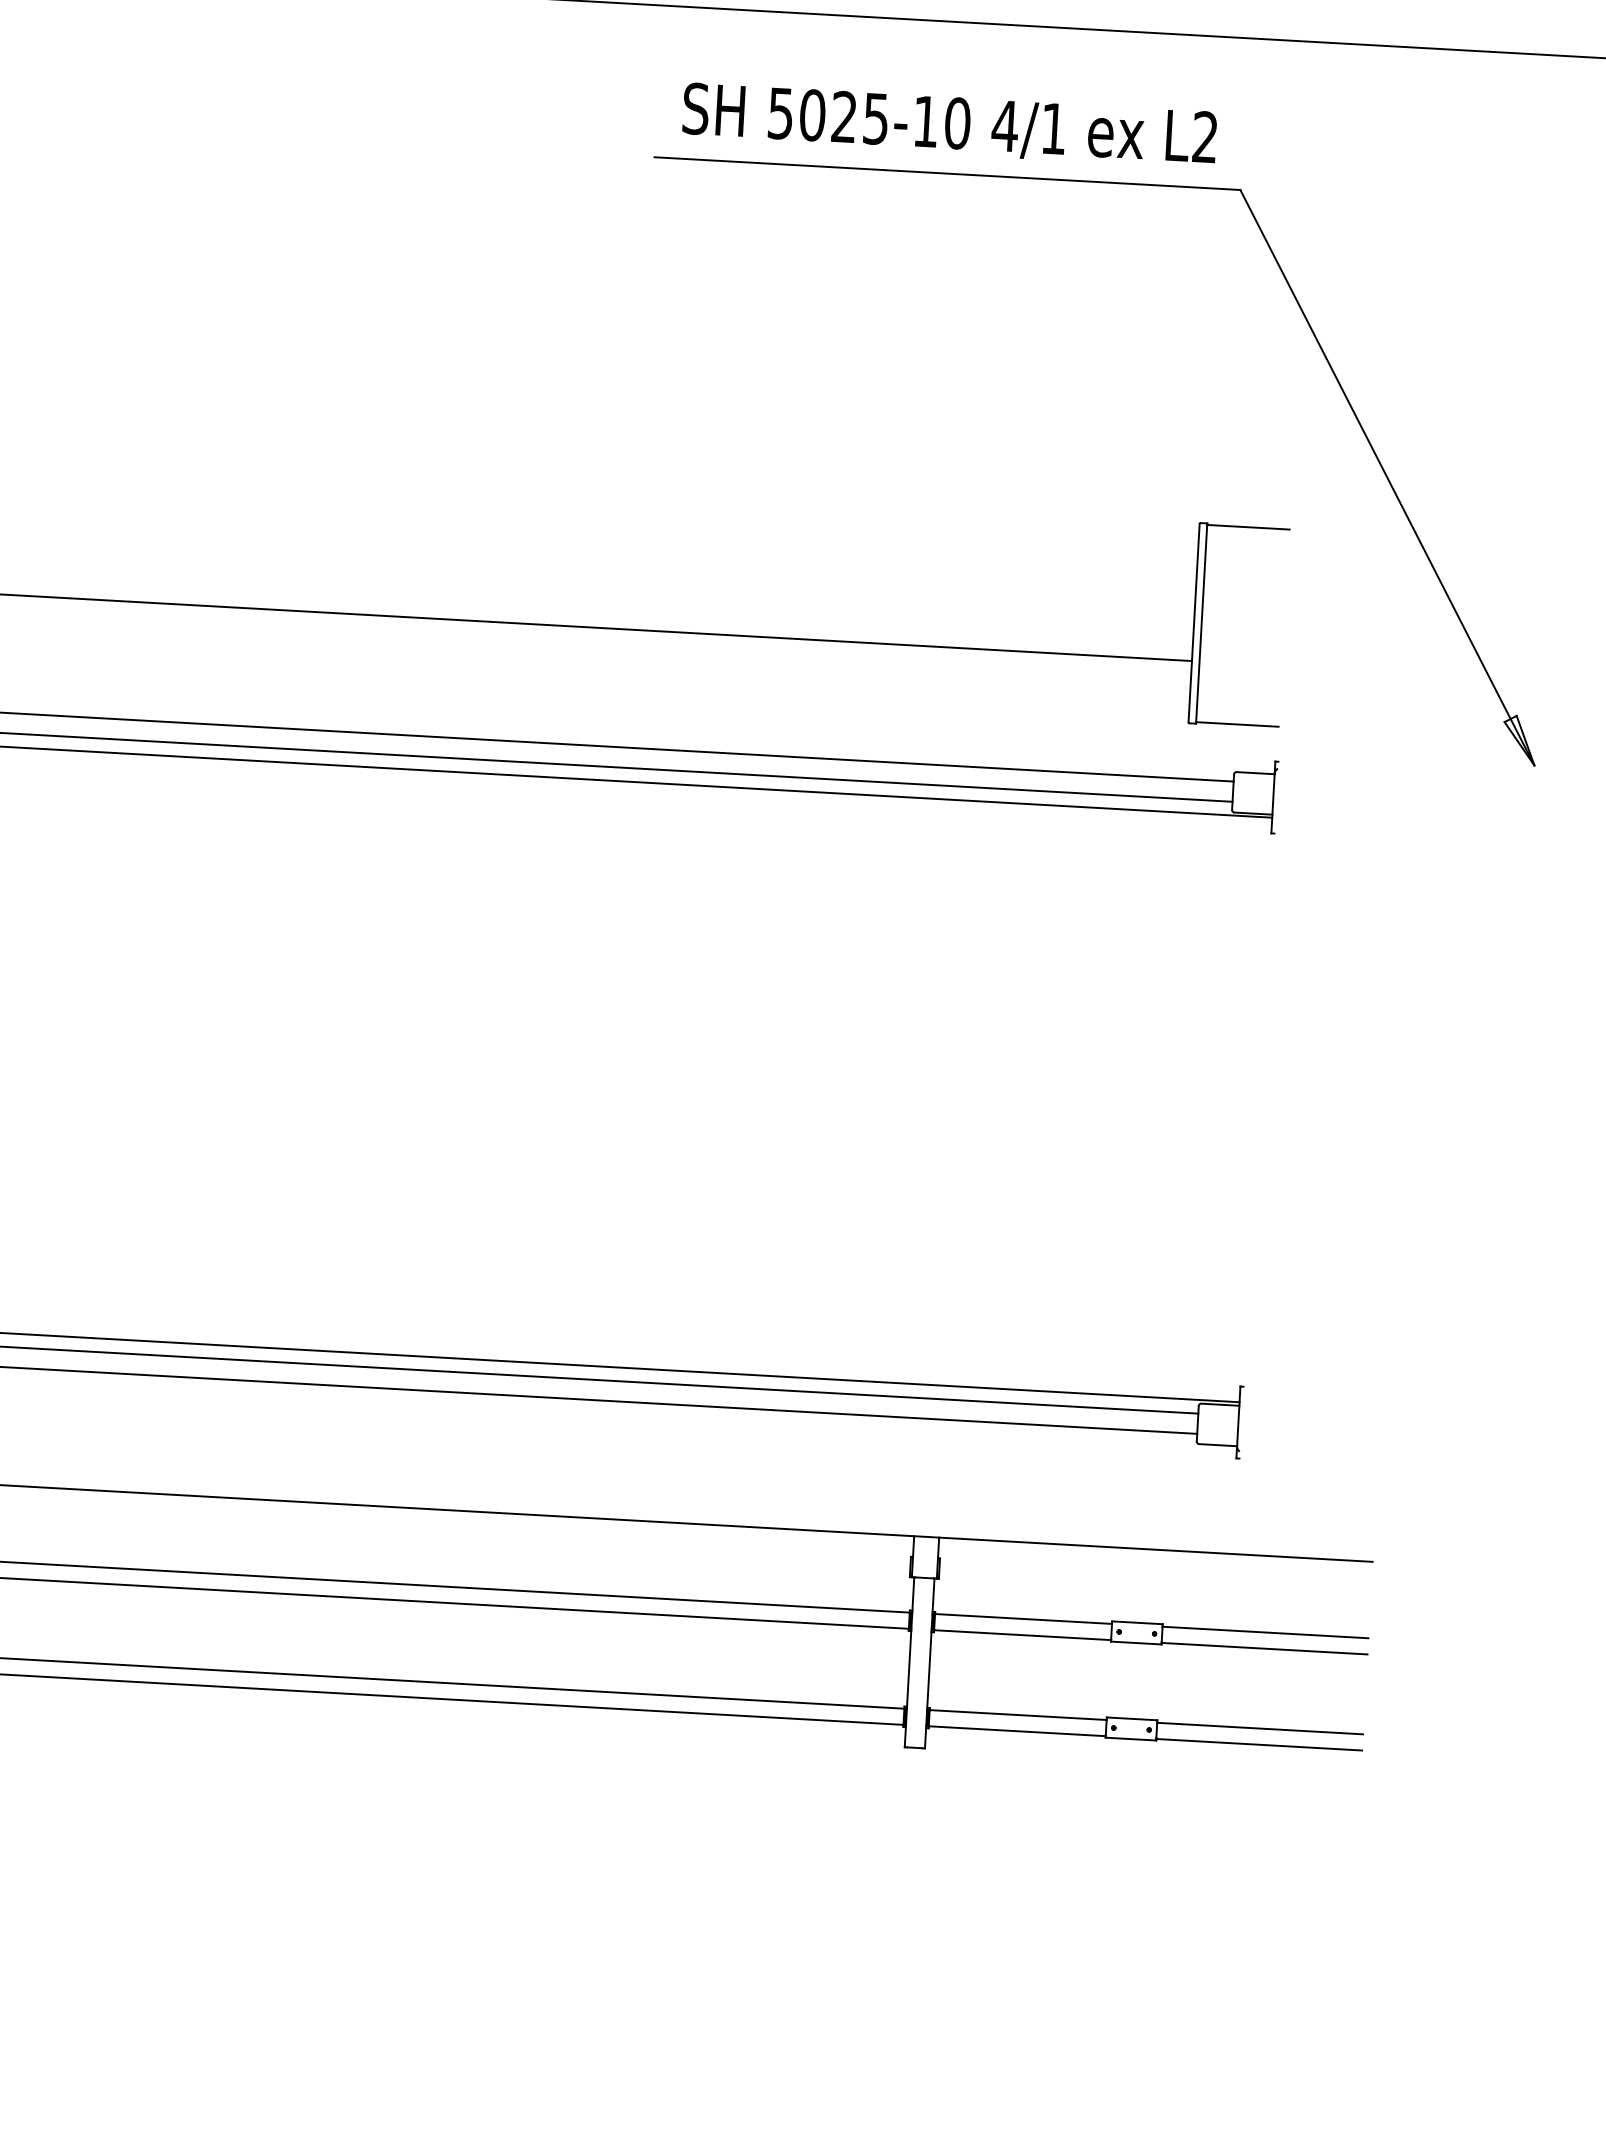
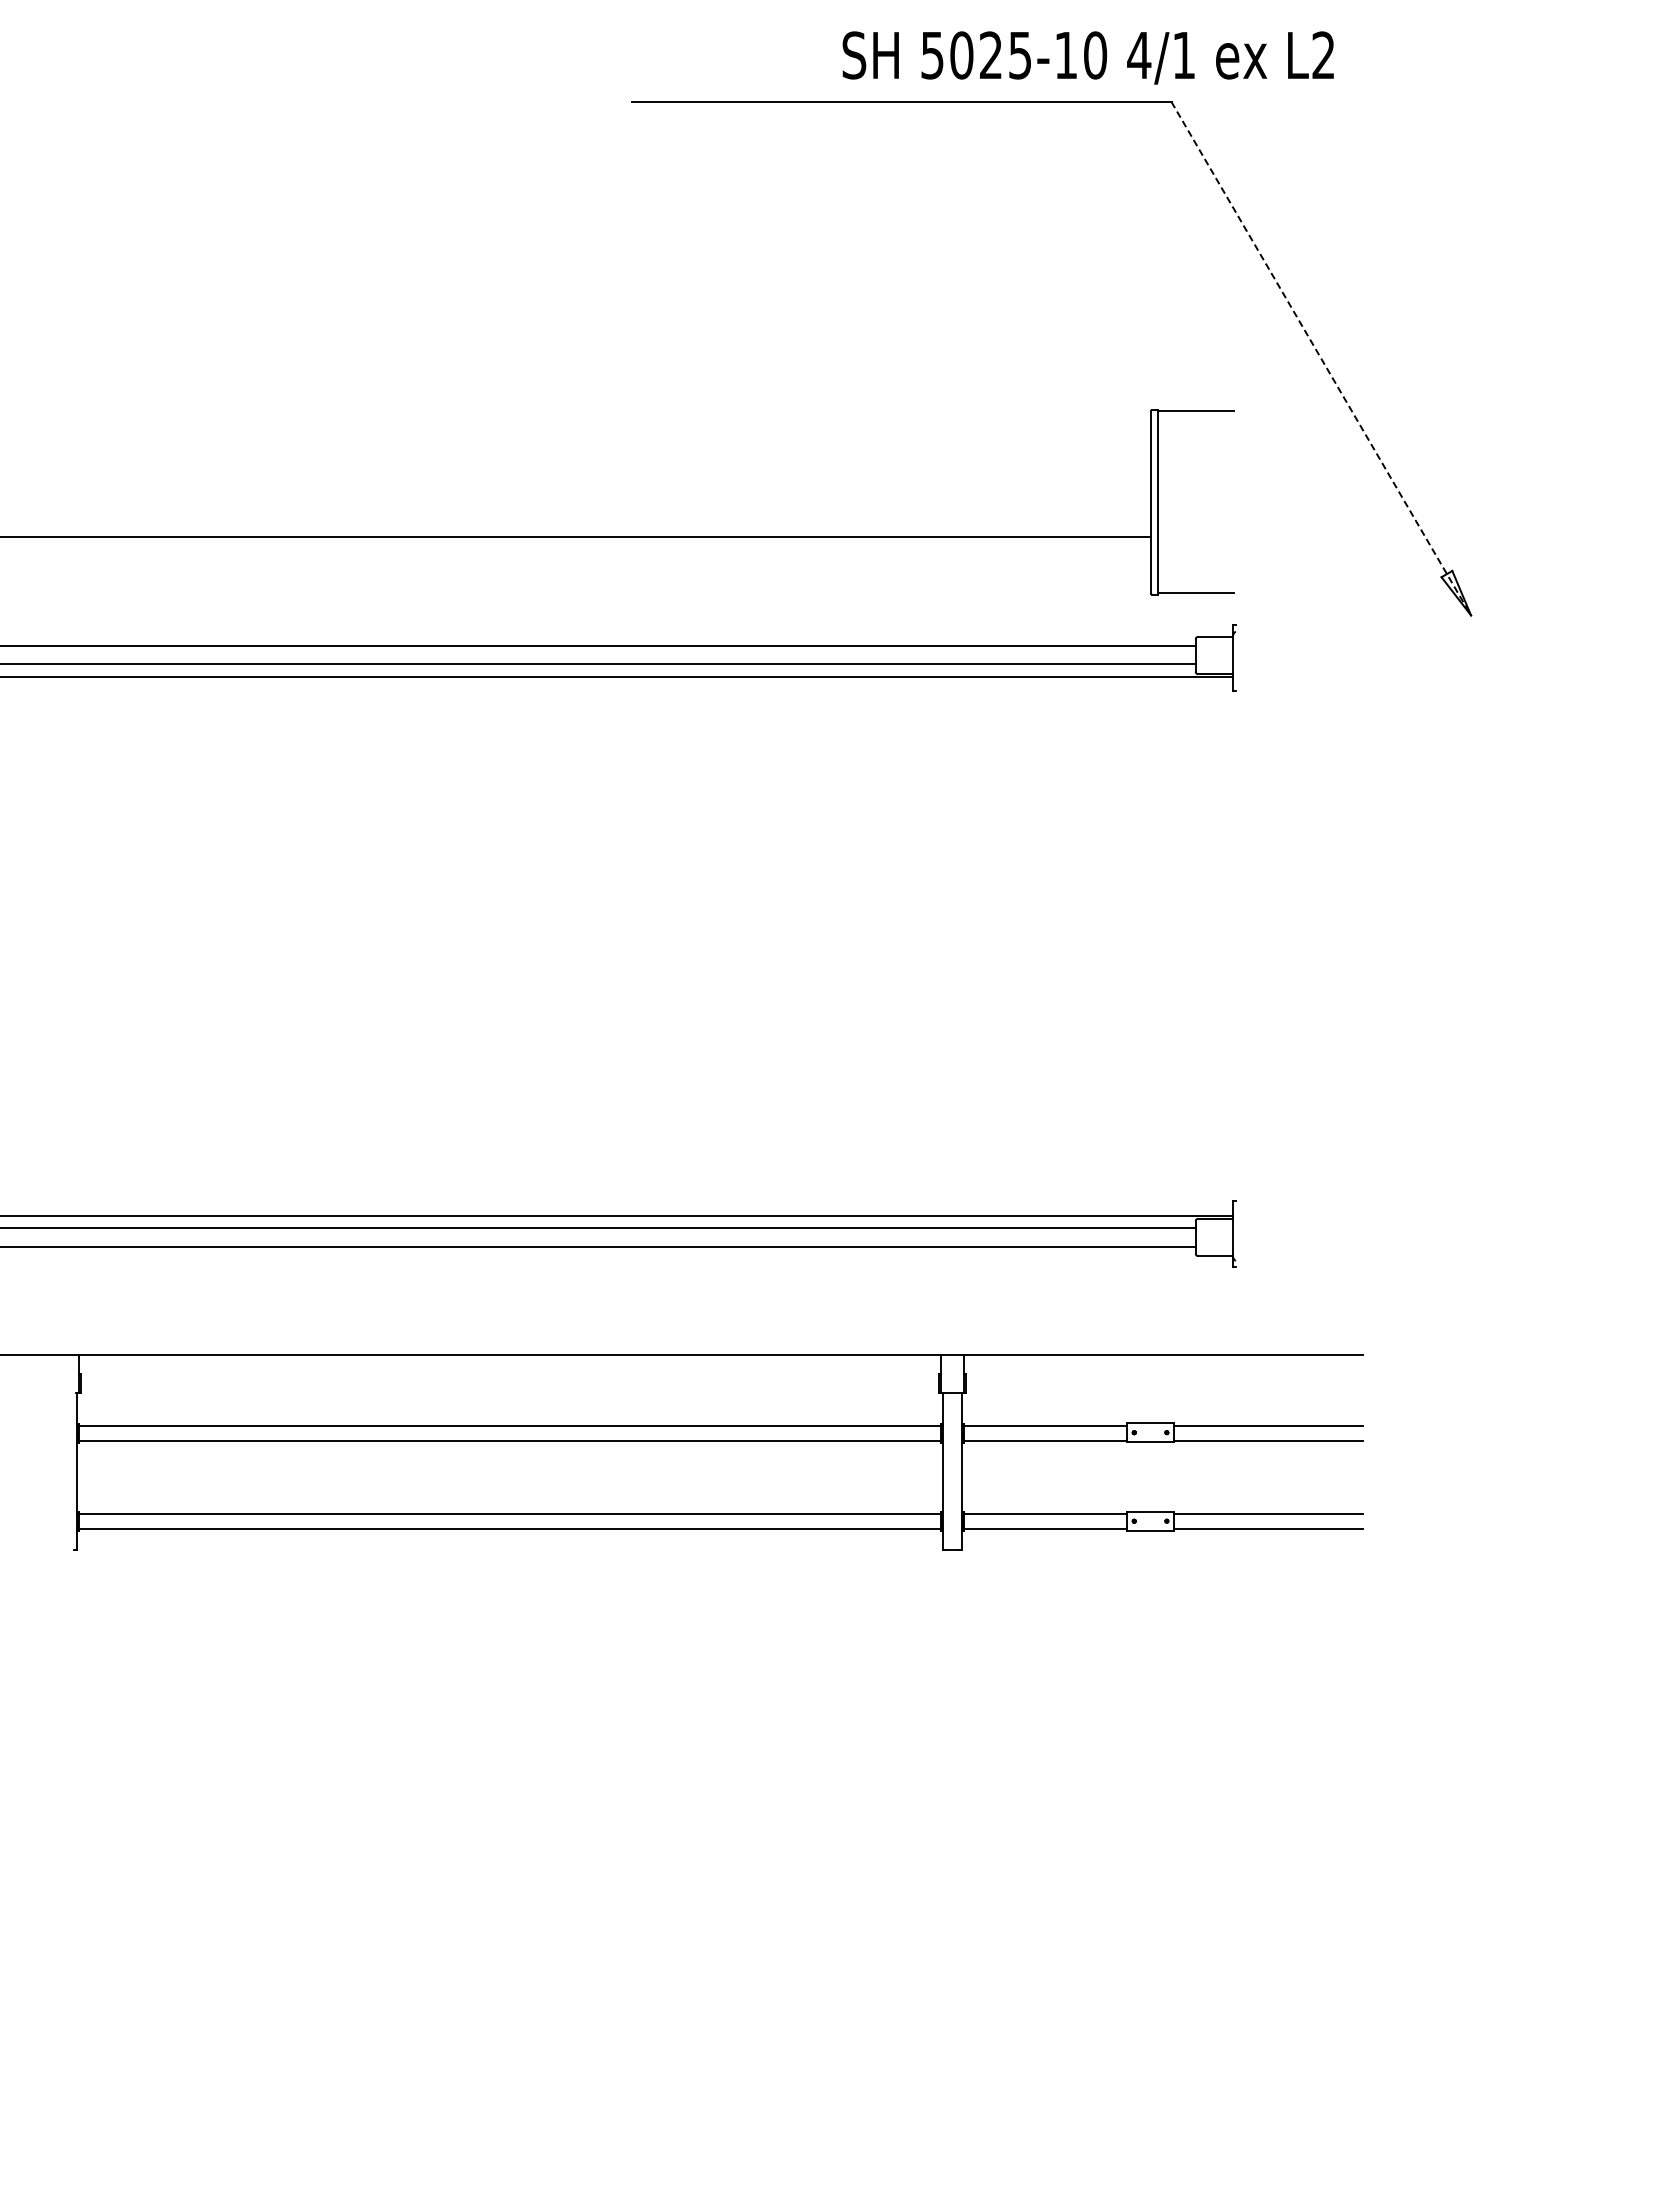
text: (948, 125) -> (1087, 57), moved
line: (1387, 478) -> (1321, 359), solid -> dashed

